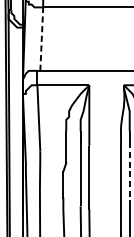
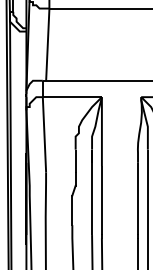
line: (41, 38) -> (47, 44), dashed -> solid
line: (129, 175) -> (147, 199), dashed -> solid

